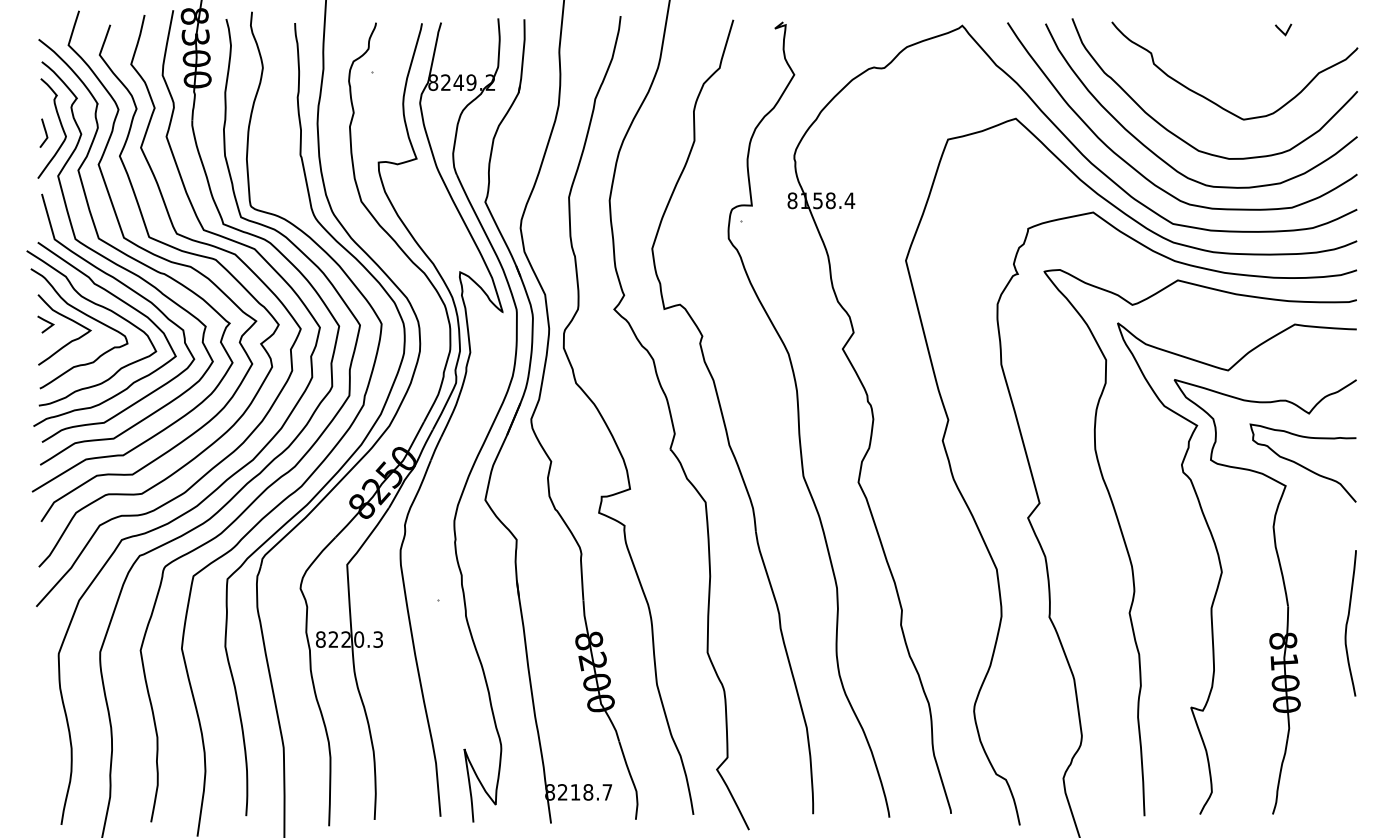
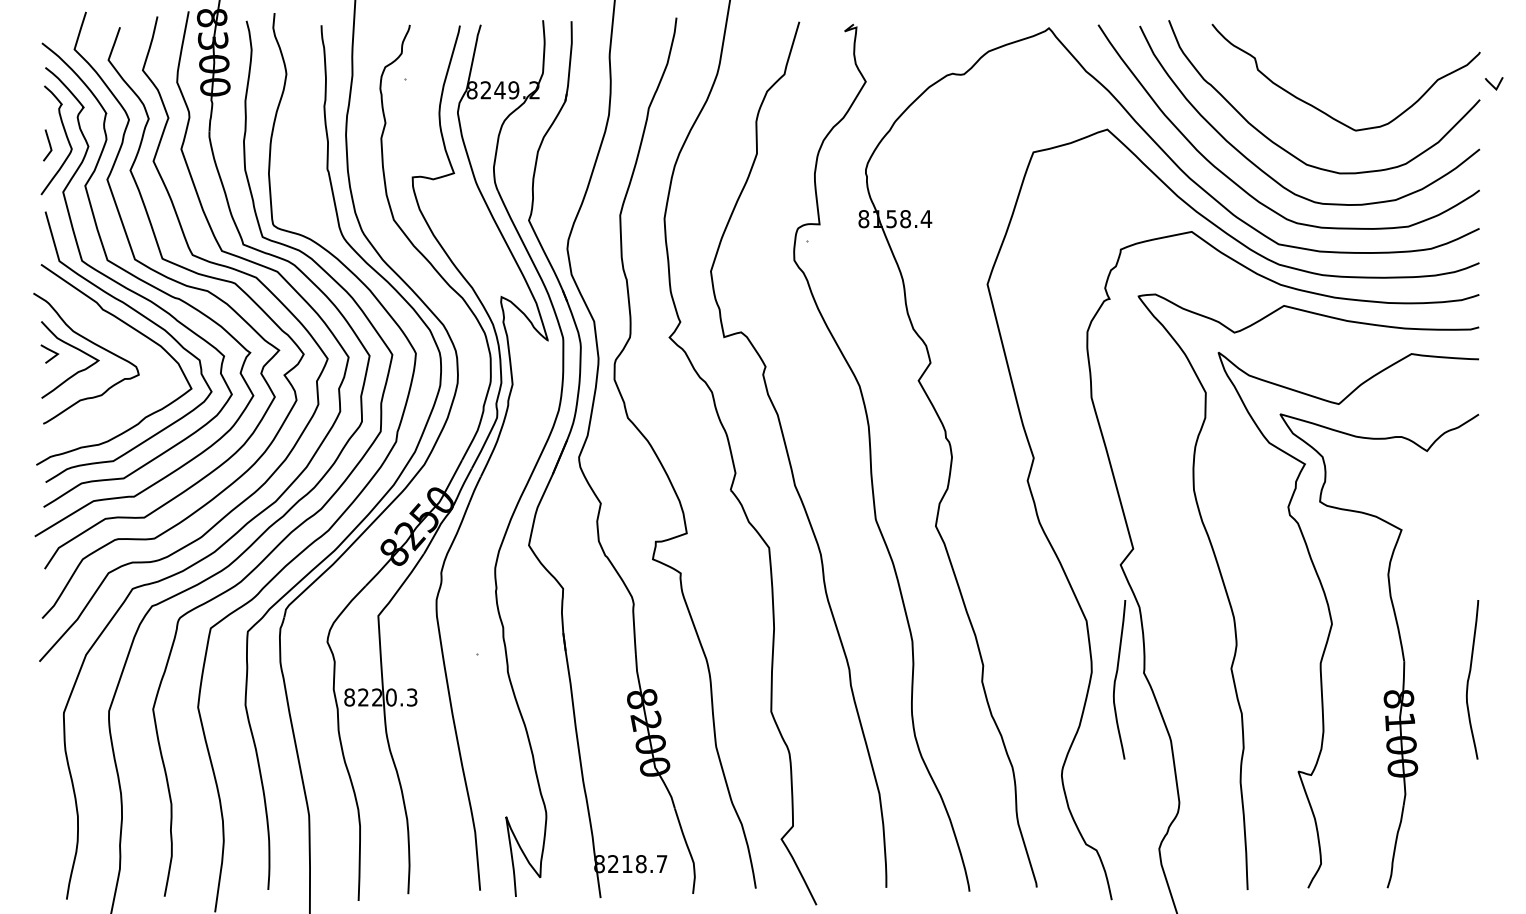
curve: (1281, 30) -> (1492, 84), moved
curve: (101, 307) -> (110, 335), removed
curve: (1302, 465) -> (1419, 507), removed
curve: (1024, 623) -> (1116, 679), added

